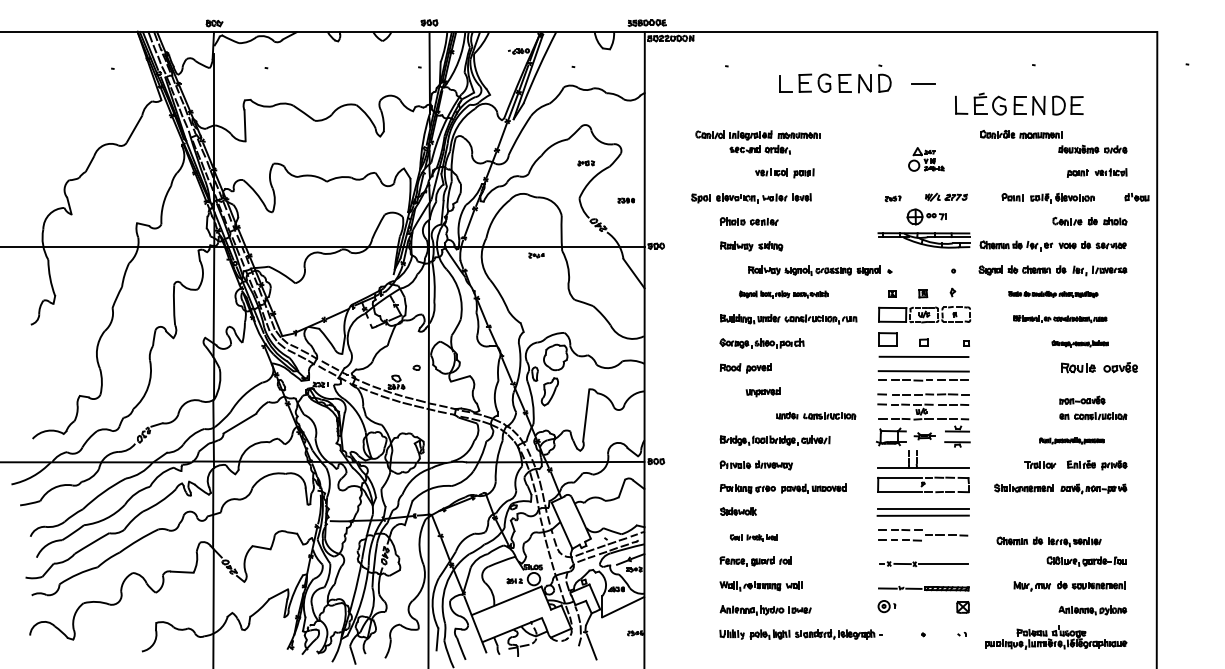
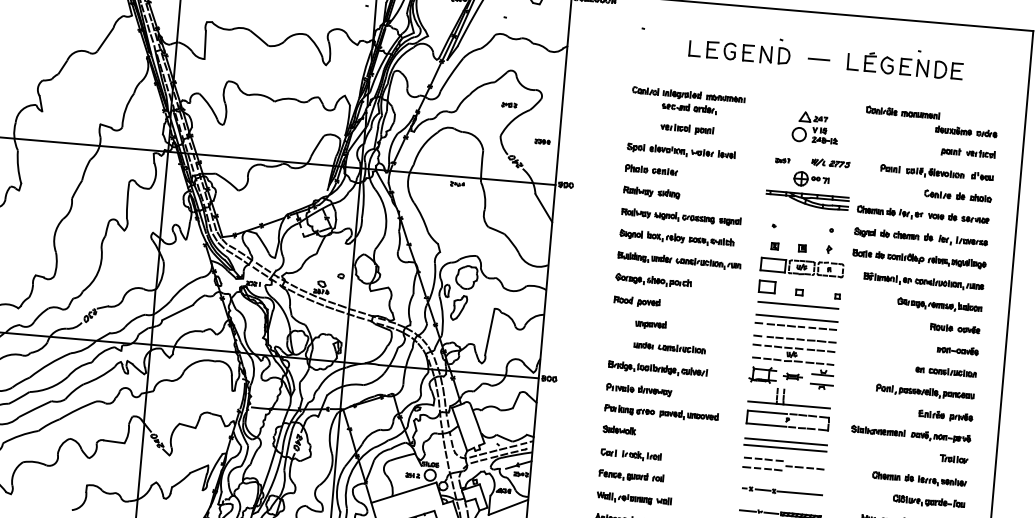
part: (1019, 103) -> (905, 64), moved
part: (757, 142) -> (687, 101), moved
part: (926, 159) -> (815, 127), size x1.43
part: (1136, 196) -> (982, 175), moved
part: (751, 198) -> (681, 151), moved
part: (814, 270) -> (681, 217), moved
part: (783, 294) -> (676, 238), size x1.43
part: (1053, 294) -> (919, 259), size x1.67
part: (1060, 318) -> (924, 281), size x1.43
part: (1080, 343) -> (940, 305), size x1.67
part: (1098, 367) -> (954, 328), size x0.71
part: (1082, 399) -> (958, 349), moved
part: (816, 415) -> (670, 347), moved
part: (1071, 440) -> (924, 391), size x1.67
part: (1040, 465) -> (954, 459), moved
part: (753, 537) -> (630, 454), size x1.43
part: (1048, 541) -> (918, 479), moved

